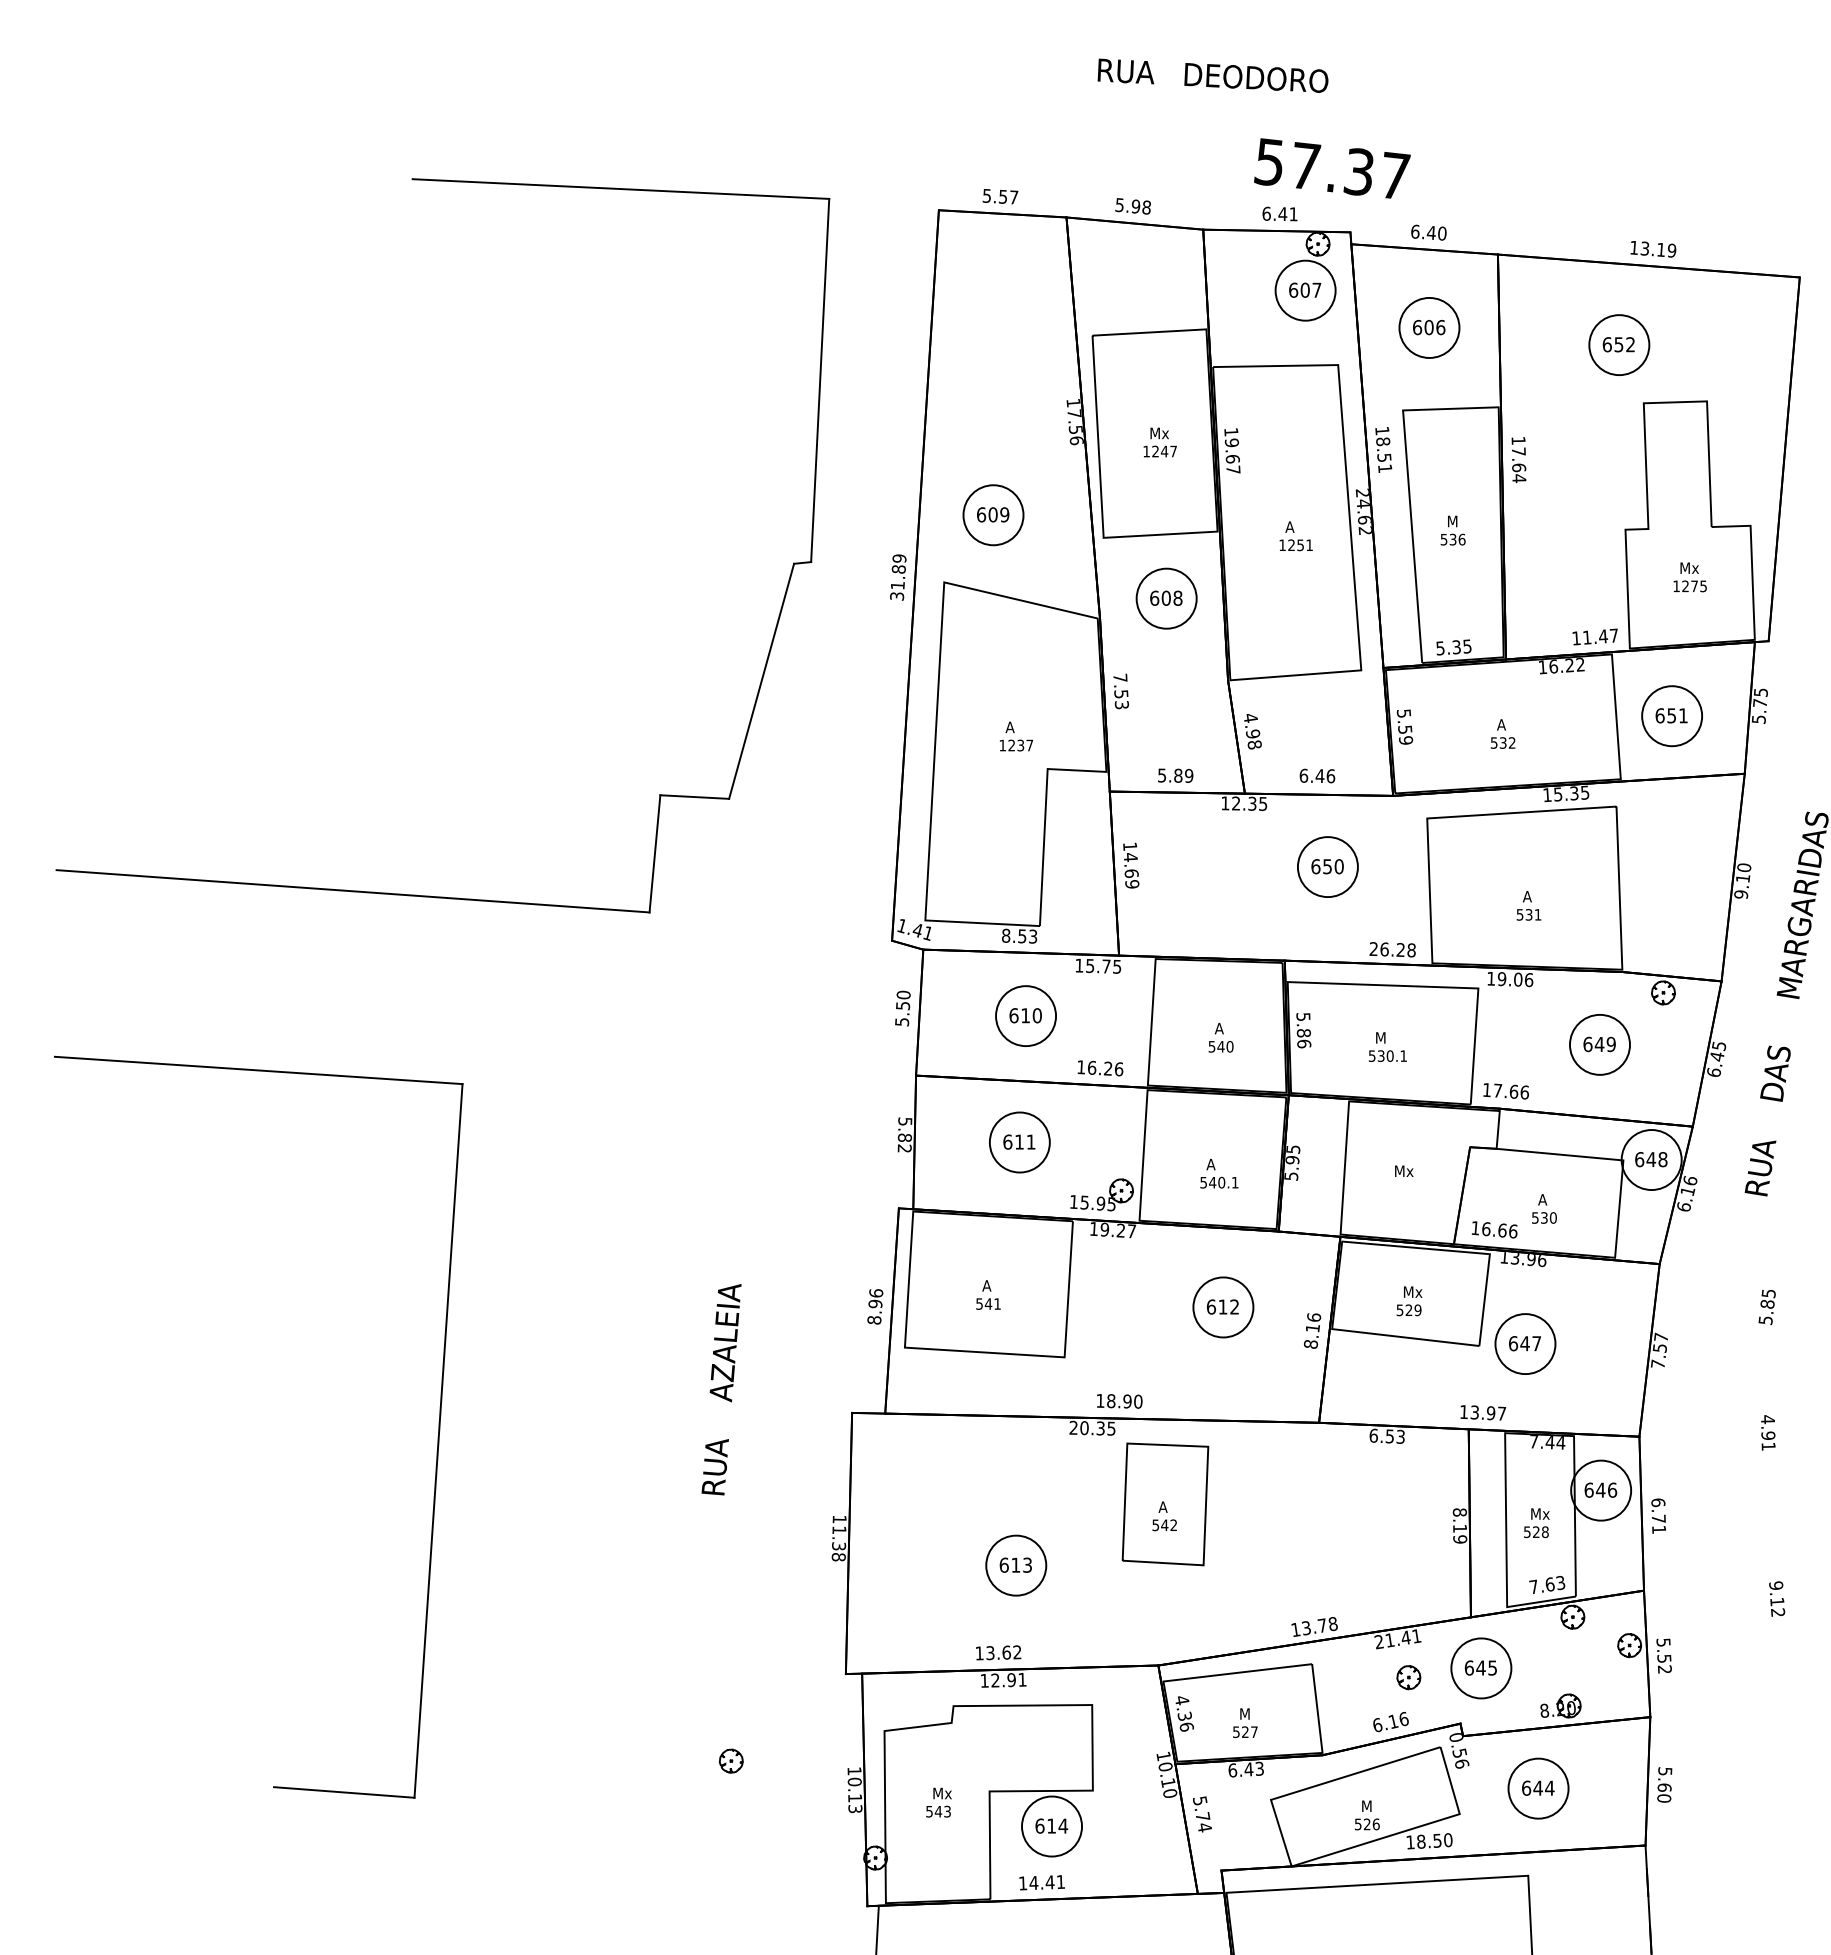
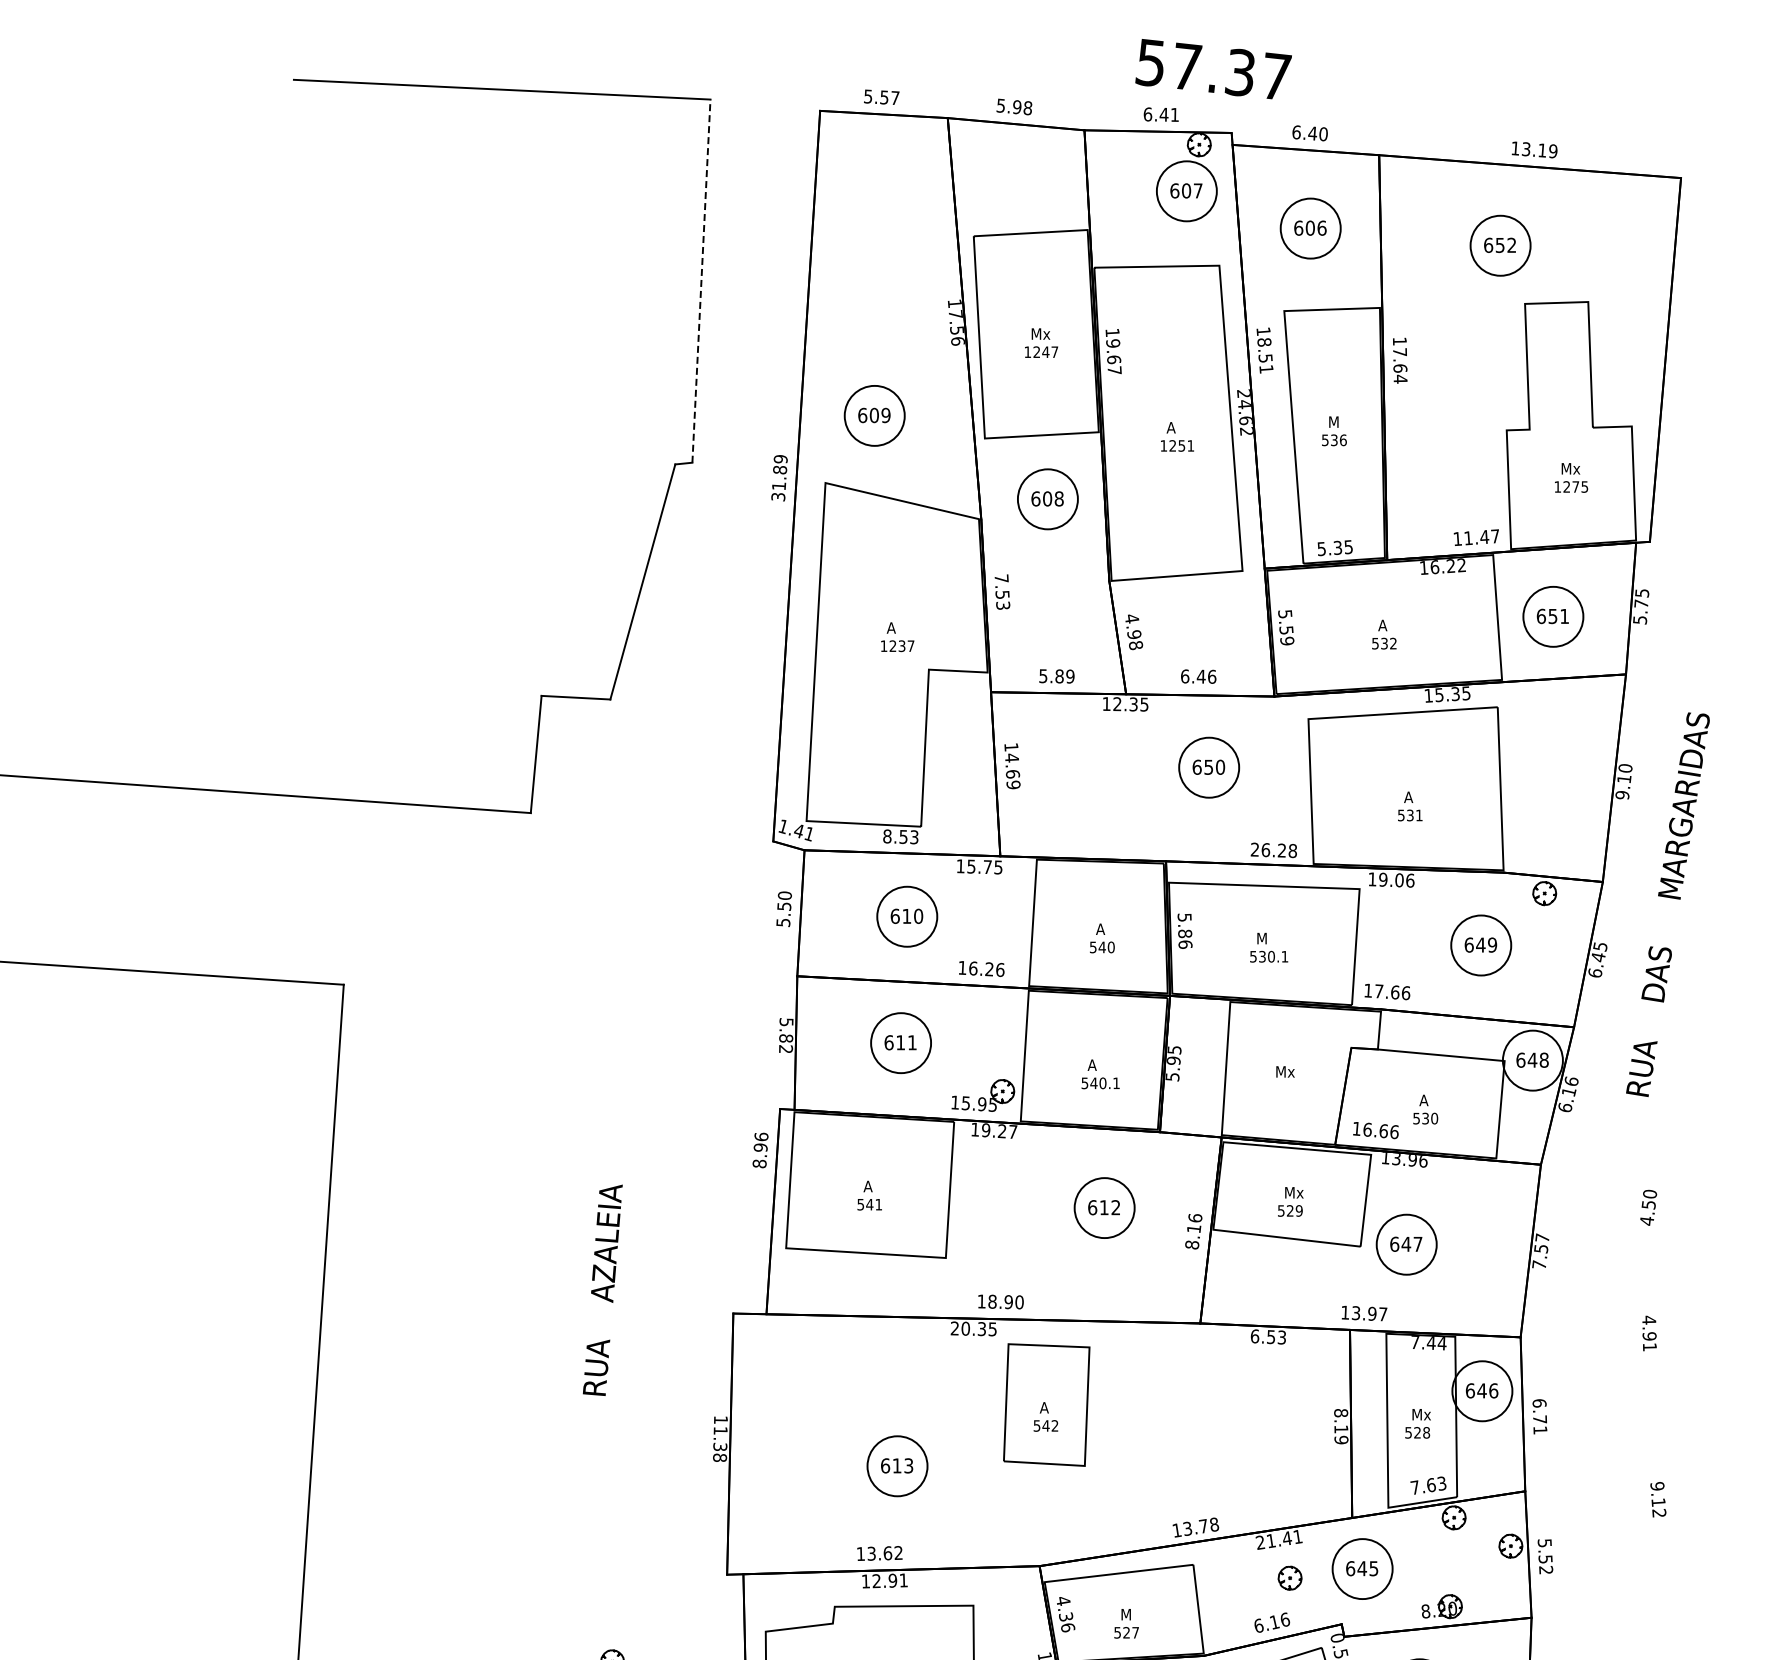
line: (820, 380) -> (701, 281), solid -> dashed
text: (875, 1306) -> (760, 1150), moved
text: (1766, 1307) -> (1647, 1208), 5.85 -> 4.50

